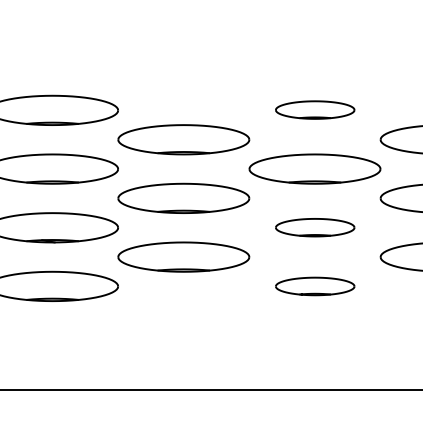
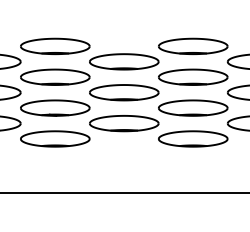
part: (315, 108) -> (193, 45), size x1.67
part: (315, 226) -> (193, 107), size x1.67
part: (315, 285) -> (193, 138), size x1.67

